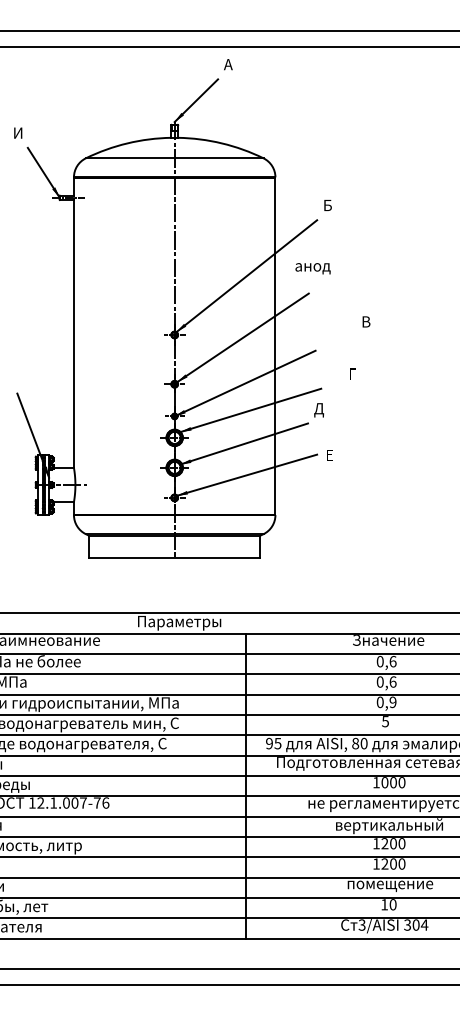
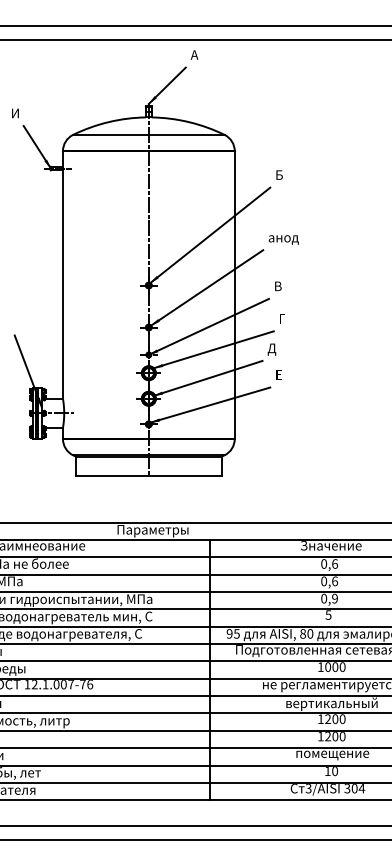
text: (312, 268) -> (283, 239), moved
text: (366, 322) -> (278, 286), moved
text: (352, 373) -> (282, 318), moved
text: (329, 454) -> (278, 374), moved

